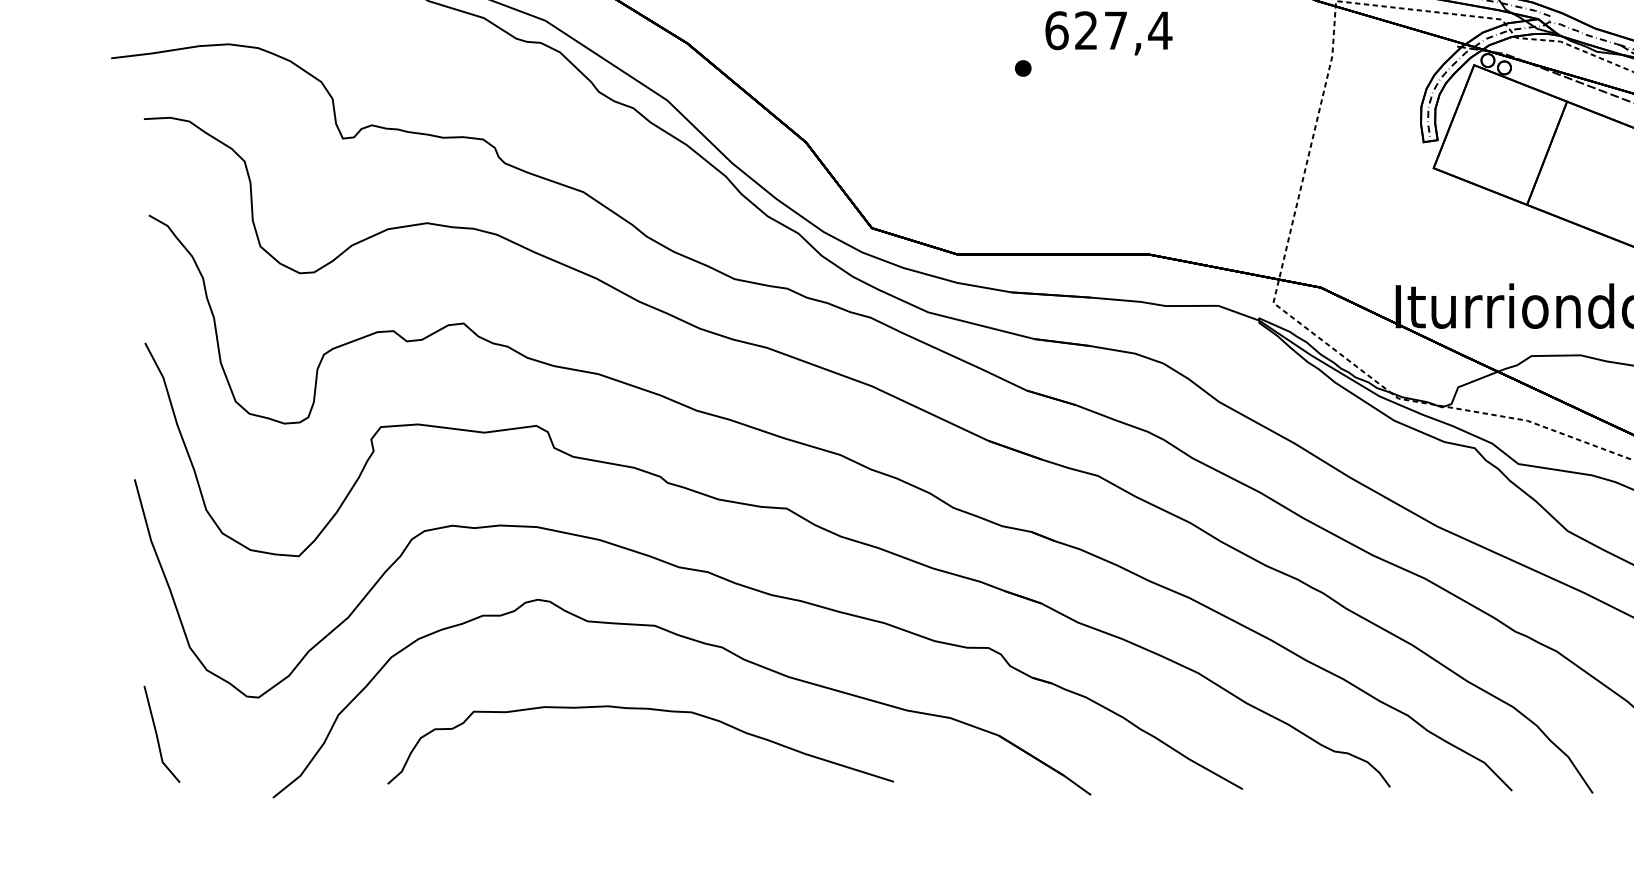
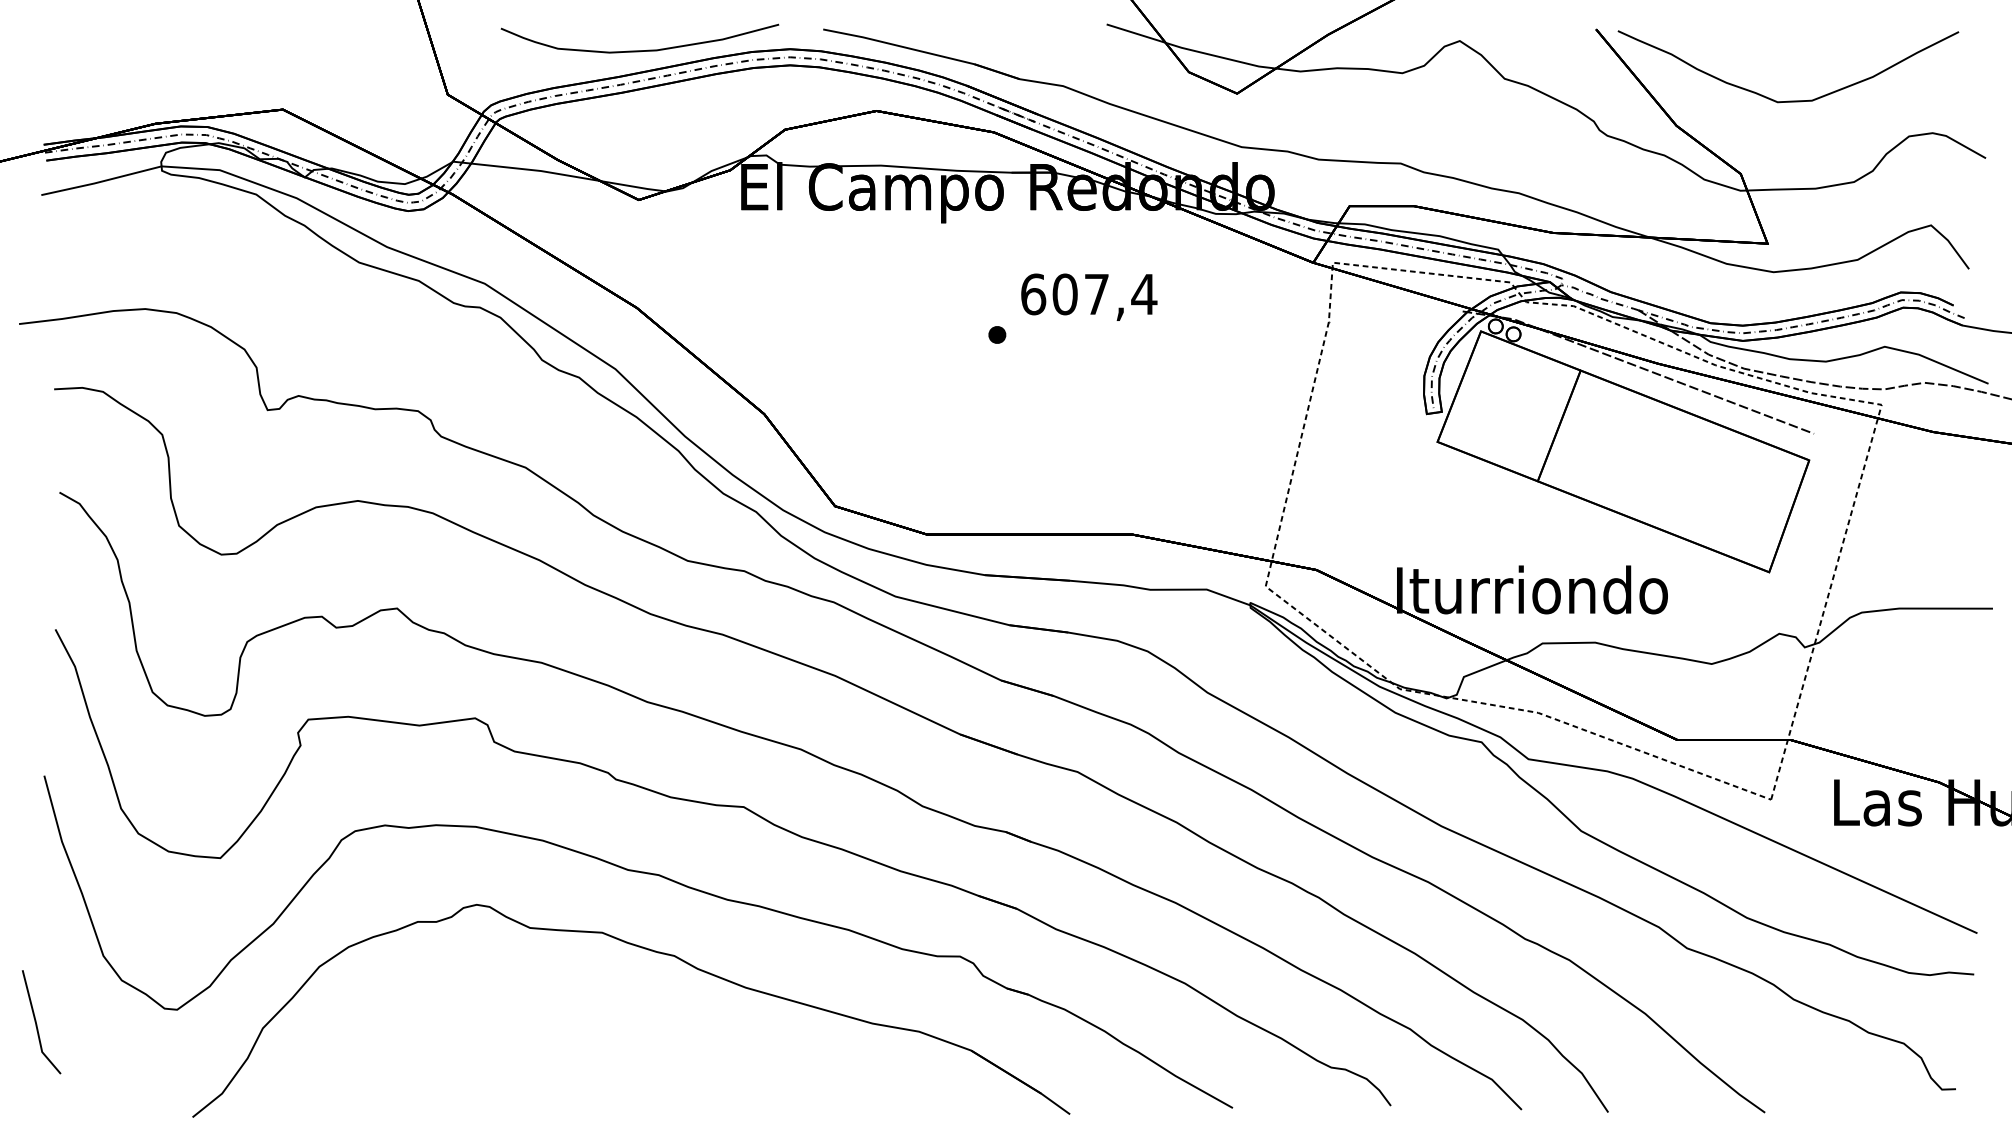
text: (1085, 30) -> (1064, 294), 627,4 -> 607,4
curve: (640, 709) -> (586, 1022), removed
line: (158, 736) -> (37, 1024), moved

